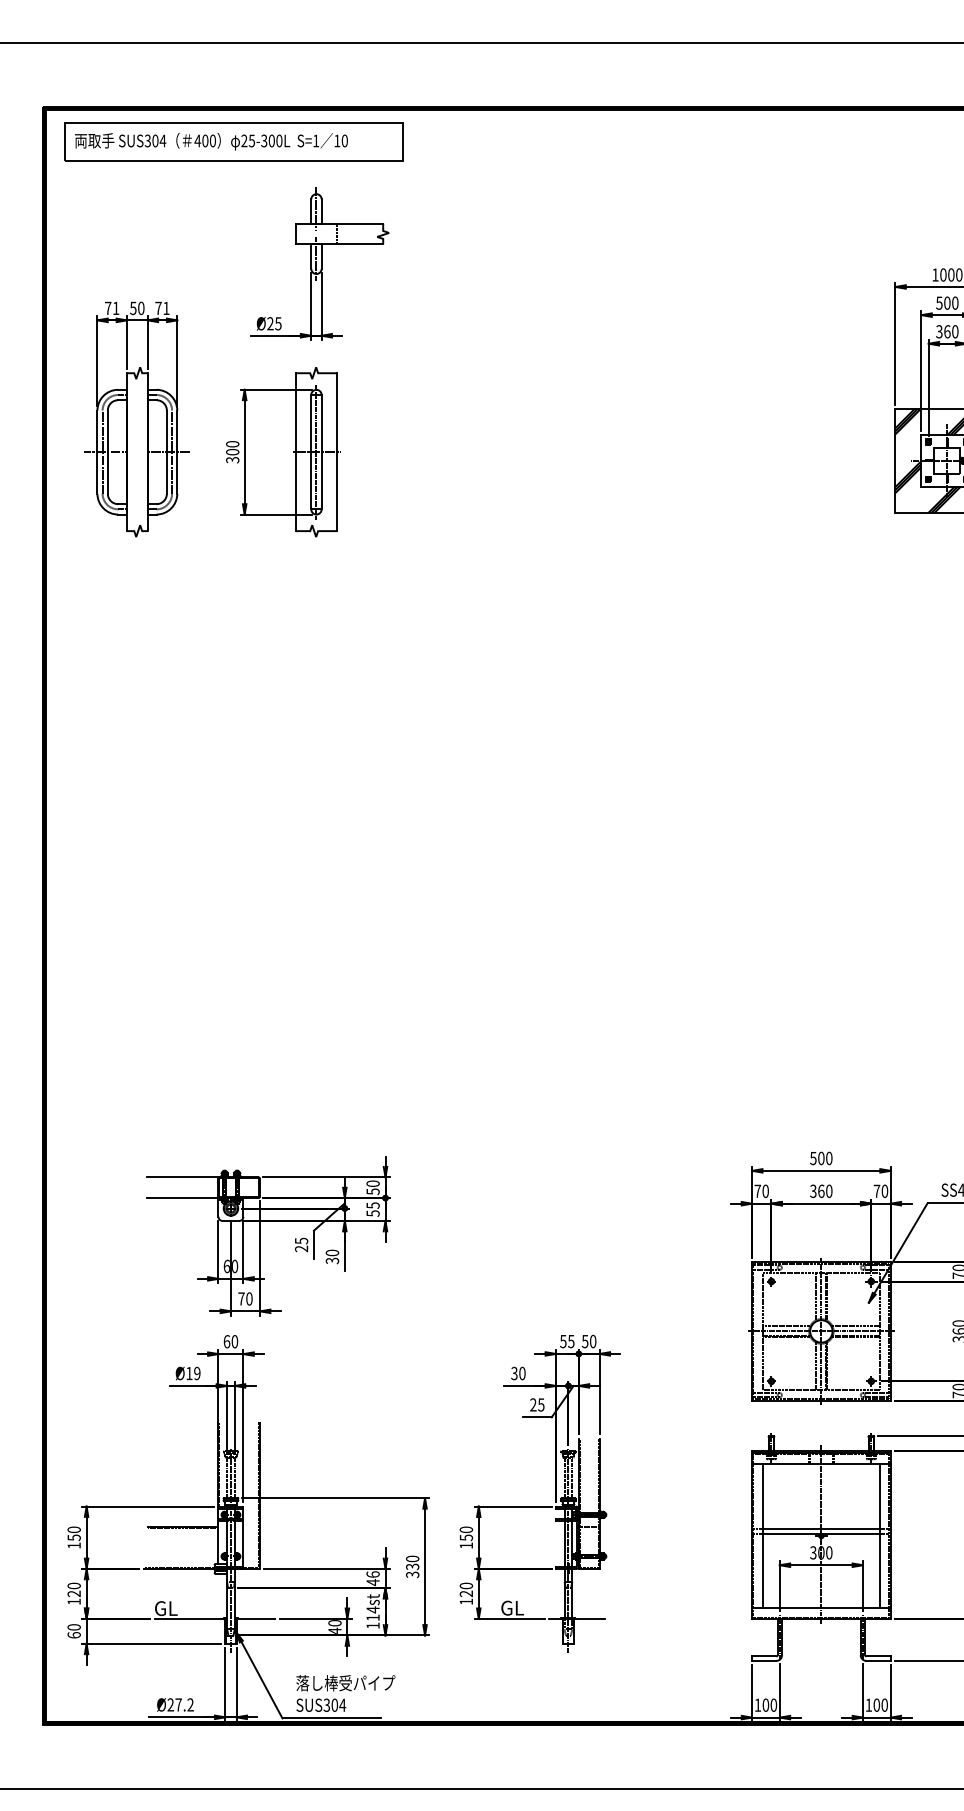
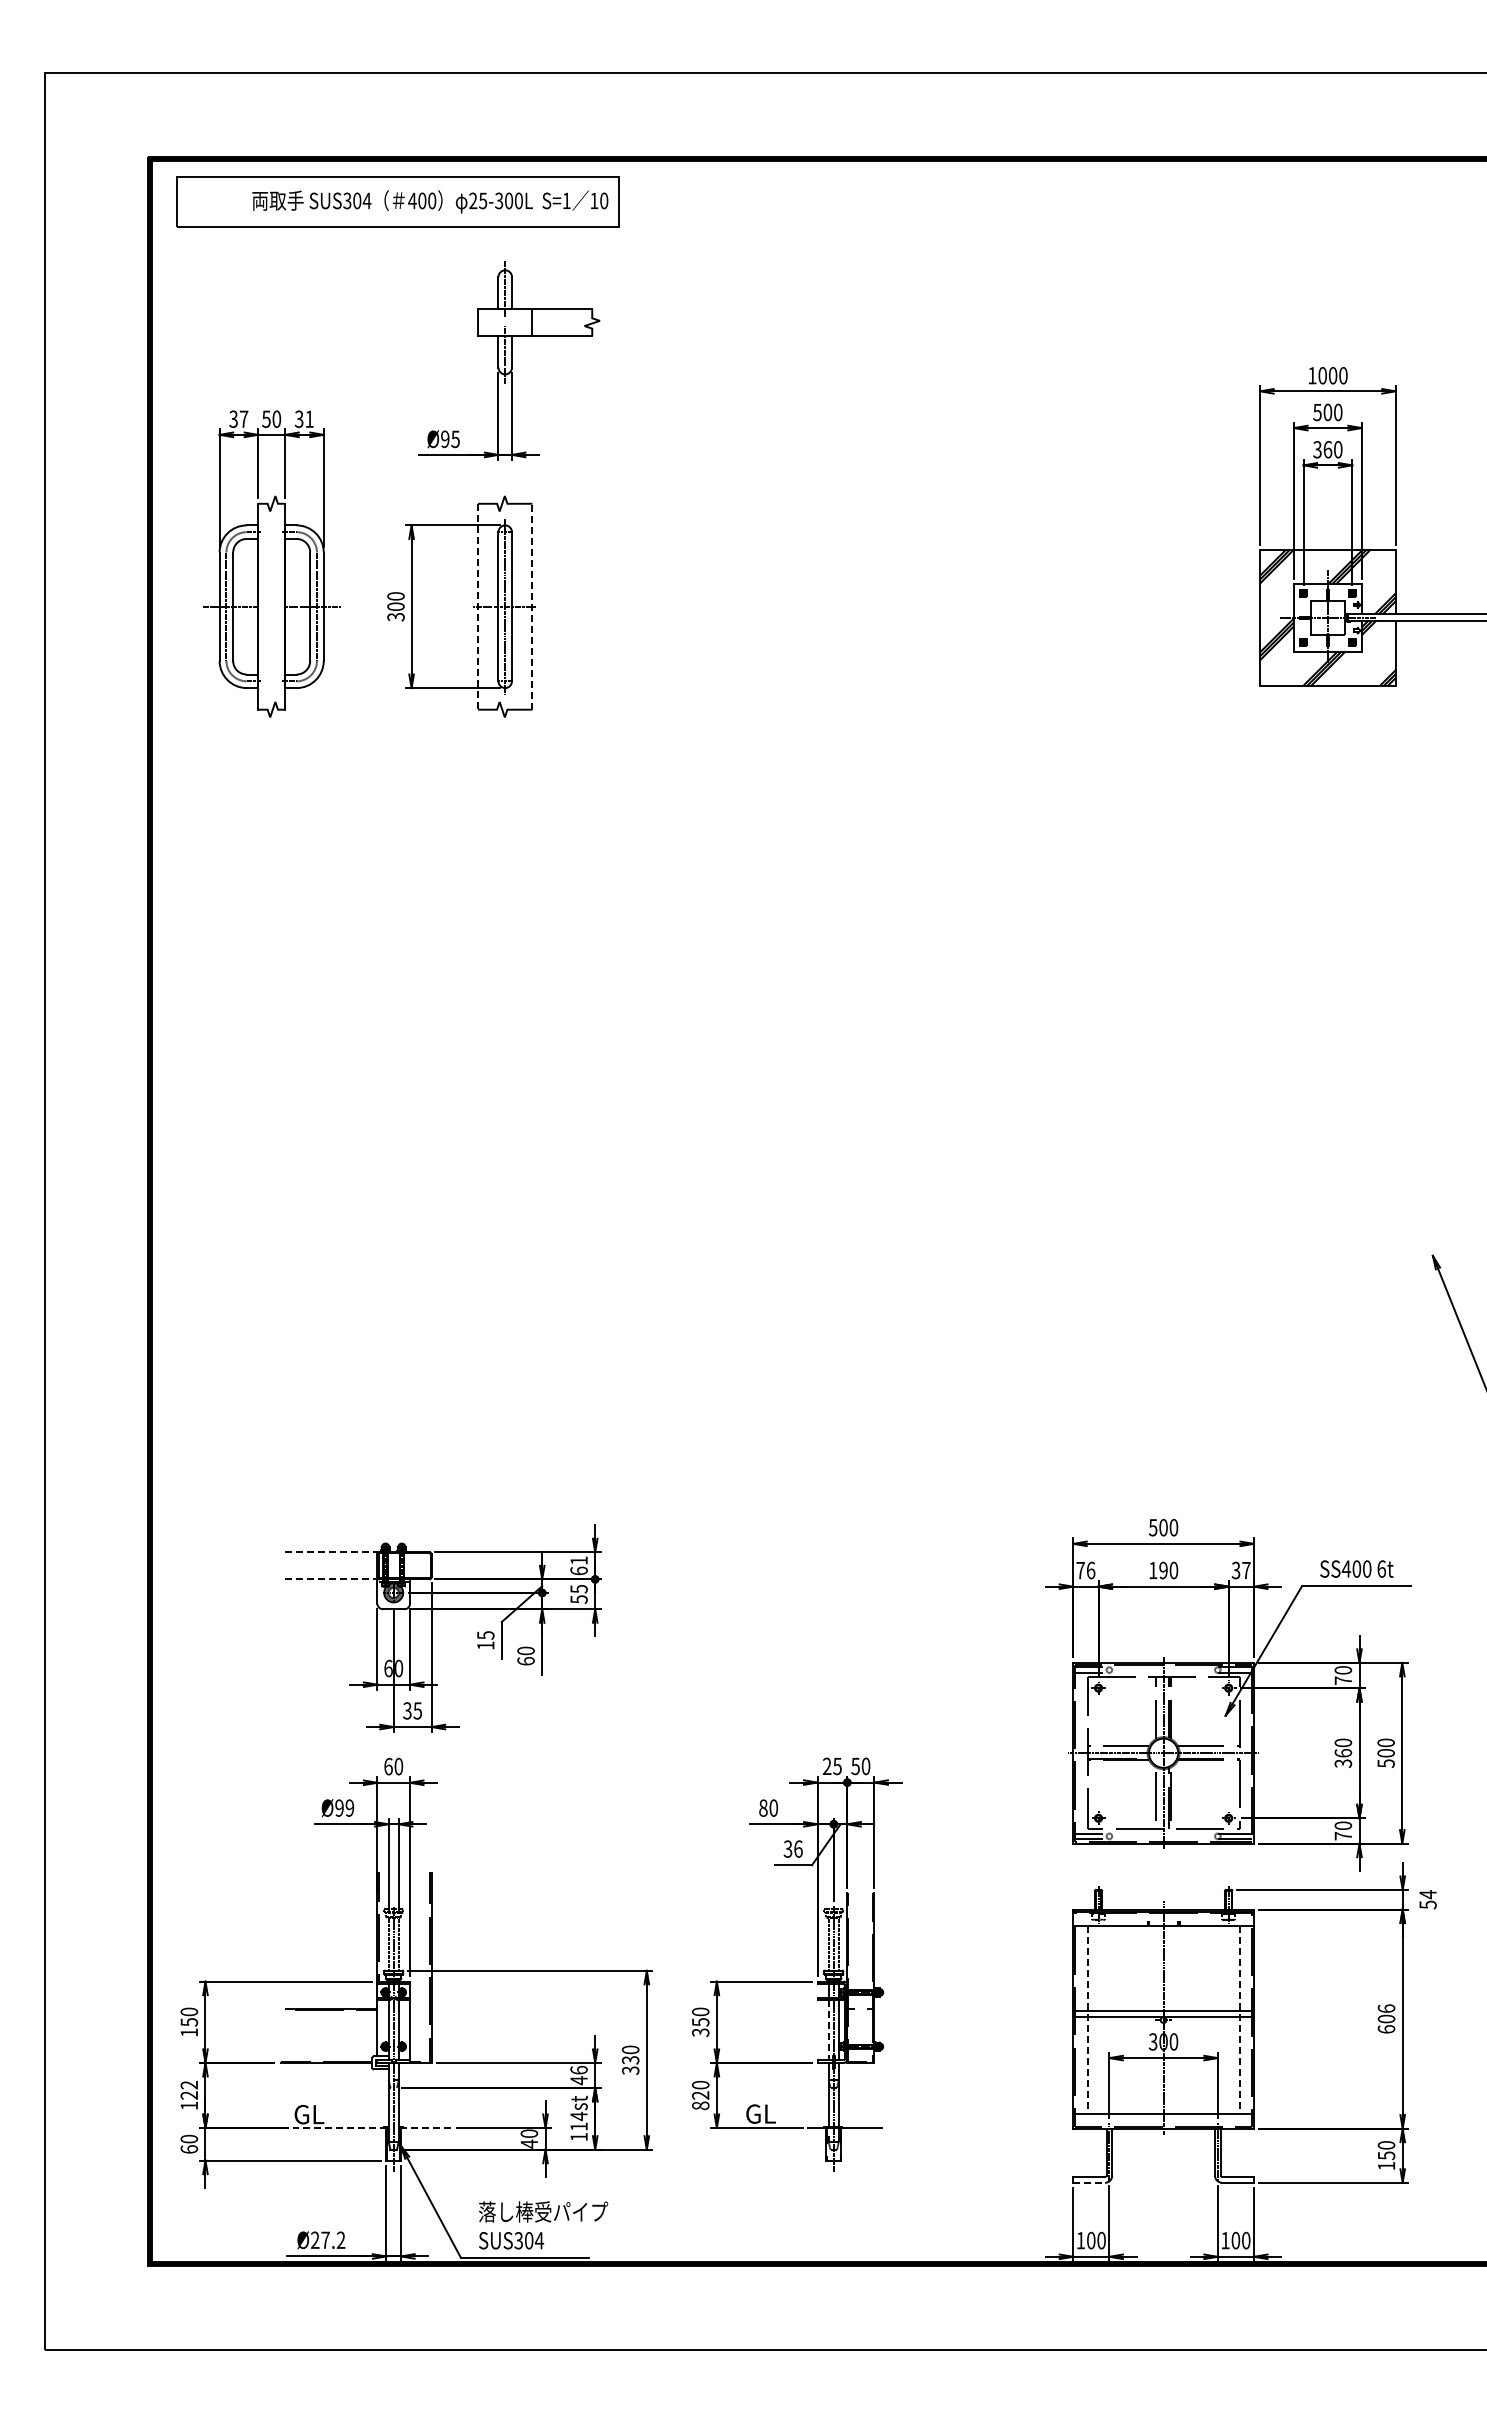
text: (211, 141) -> (430, 201), moved
text: (111, 307) -> (238, 418), 71 -> 37
text: (157, 307) -> (298, 418), 71 -> 31
text: (270, 323) -> (445, 439), Ø25 -> Ø95
line: (295, 452) -> (478, 606), solid -> dashed
line: (337, 452) -> (532, 606), solid -> dashed
line: (184, 1177) -> (332, 1552), solid -> dashed
text: (372, 1187) -> (578, 1565), 50 -> 61
text: (765, 1191) -> (1090, 1570), 70 -> 76
text: (817, 1191) -> (1158, 1570), 360 -> 190
text: (880, 1191) -> (1240, 1570), 70 -> 37
line: (183, 1198) -> (331, 1579), solid -> dashed
text: (301, 1248) -> (485, 1645), 25 -> 15
text: (332, 1261) -> (525, 1661), 30 -> 60
text: (245, 1298) -> (412, 1710), 70 -> 35
text: (562, 1341) -> (826, 1766), 55 -> 25
text: (189, 1373) -> (339, 1807), Ø19 -> Ø99
text: (514, 1373) -> (763, 1807), 30 -> 80
text: (536, 1404) -> (792, 1848), 25 -> 36
line: (763, 1536) -> (1087, 2020), solid -> dashed
line: (879, 1536) -> (1239, 2020), solid -> dashed
line: (564, 1544) -> (828, 2030), solid -> dashed
text: (466, 1545) -> (700, 2032), 150 -> 350
text: (74, 1585) -> (189, 2084), 120 -> 122
text: (466, 1601) -> (700, 2105), 120 -> 820
line: (189, 1619) -> (339, 2128), solid -> dashed
line: (256, 1619) -> (426, 2128), solid -> dashed
line: (764, 1660) -> (1089, 2182), solid -> dashed

